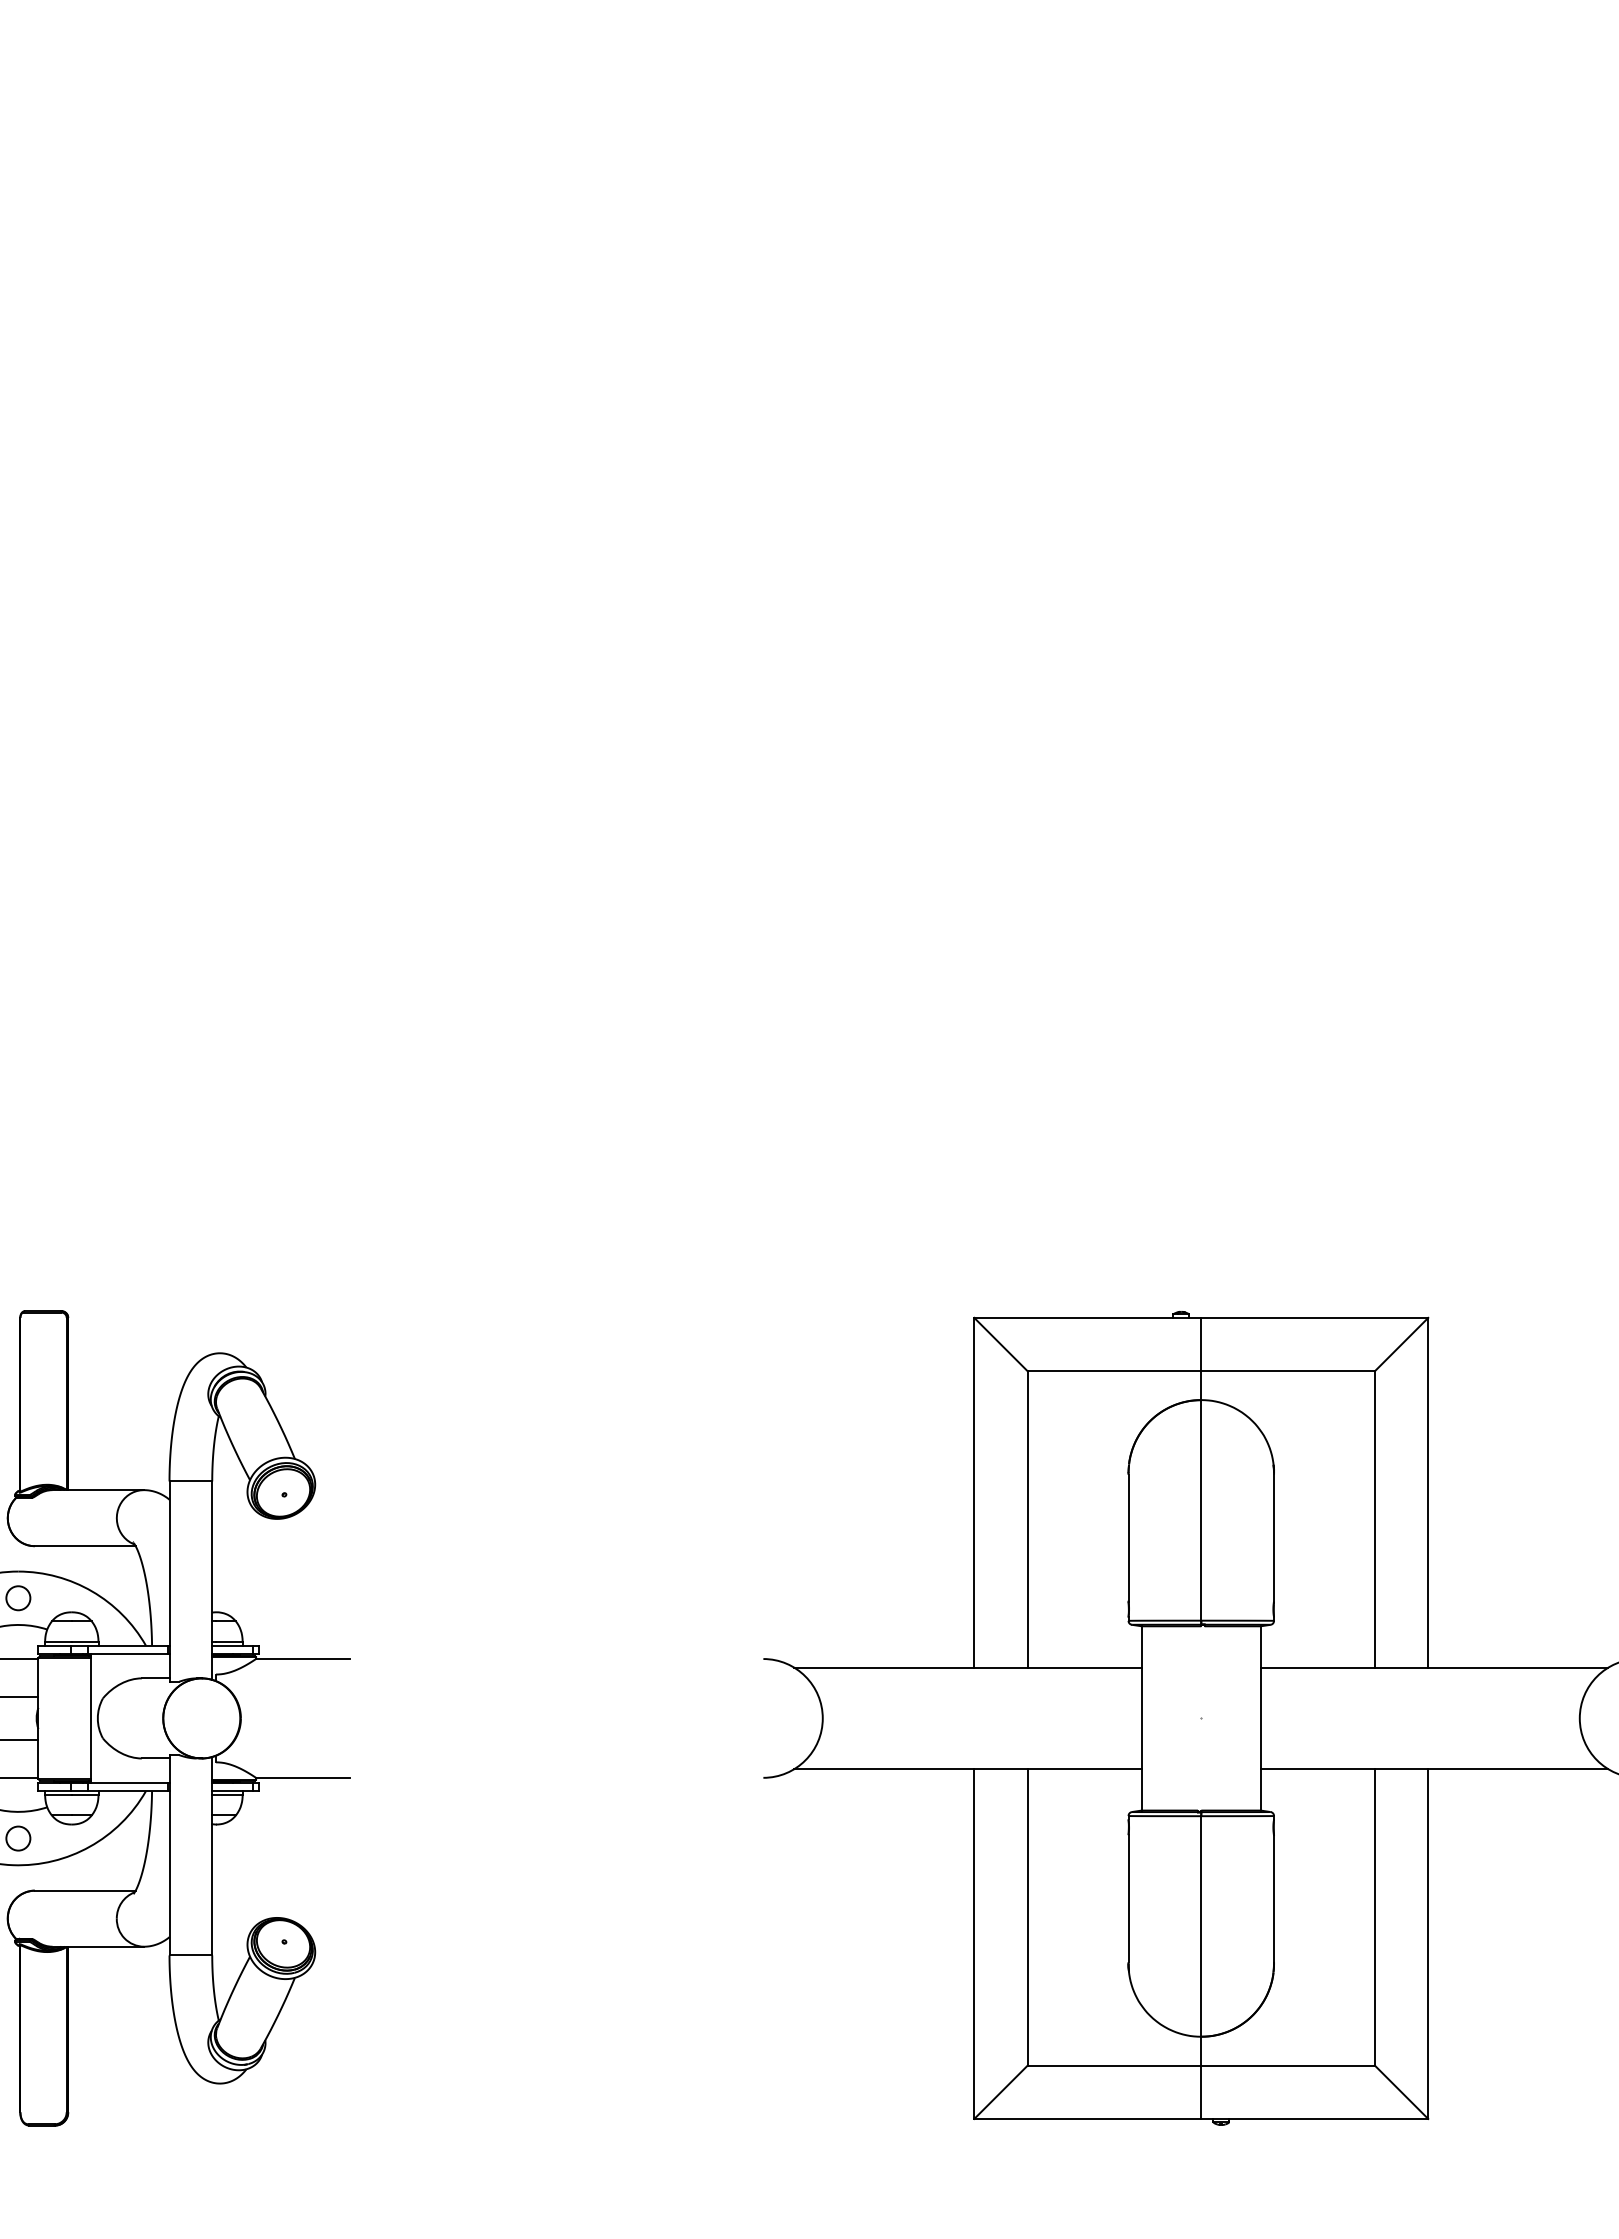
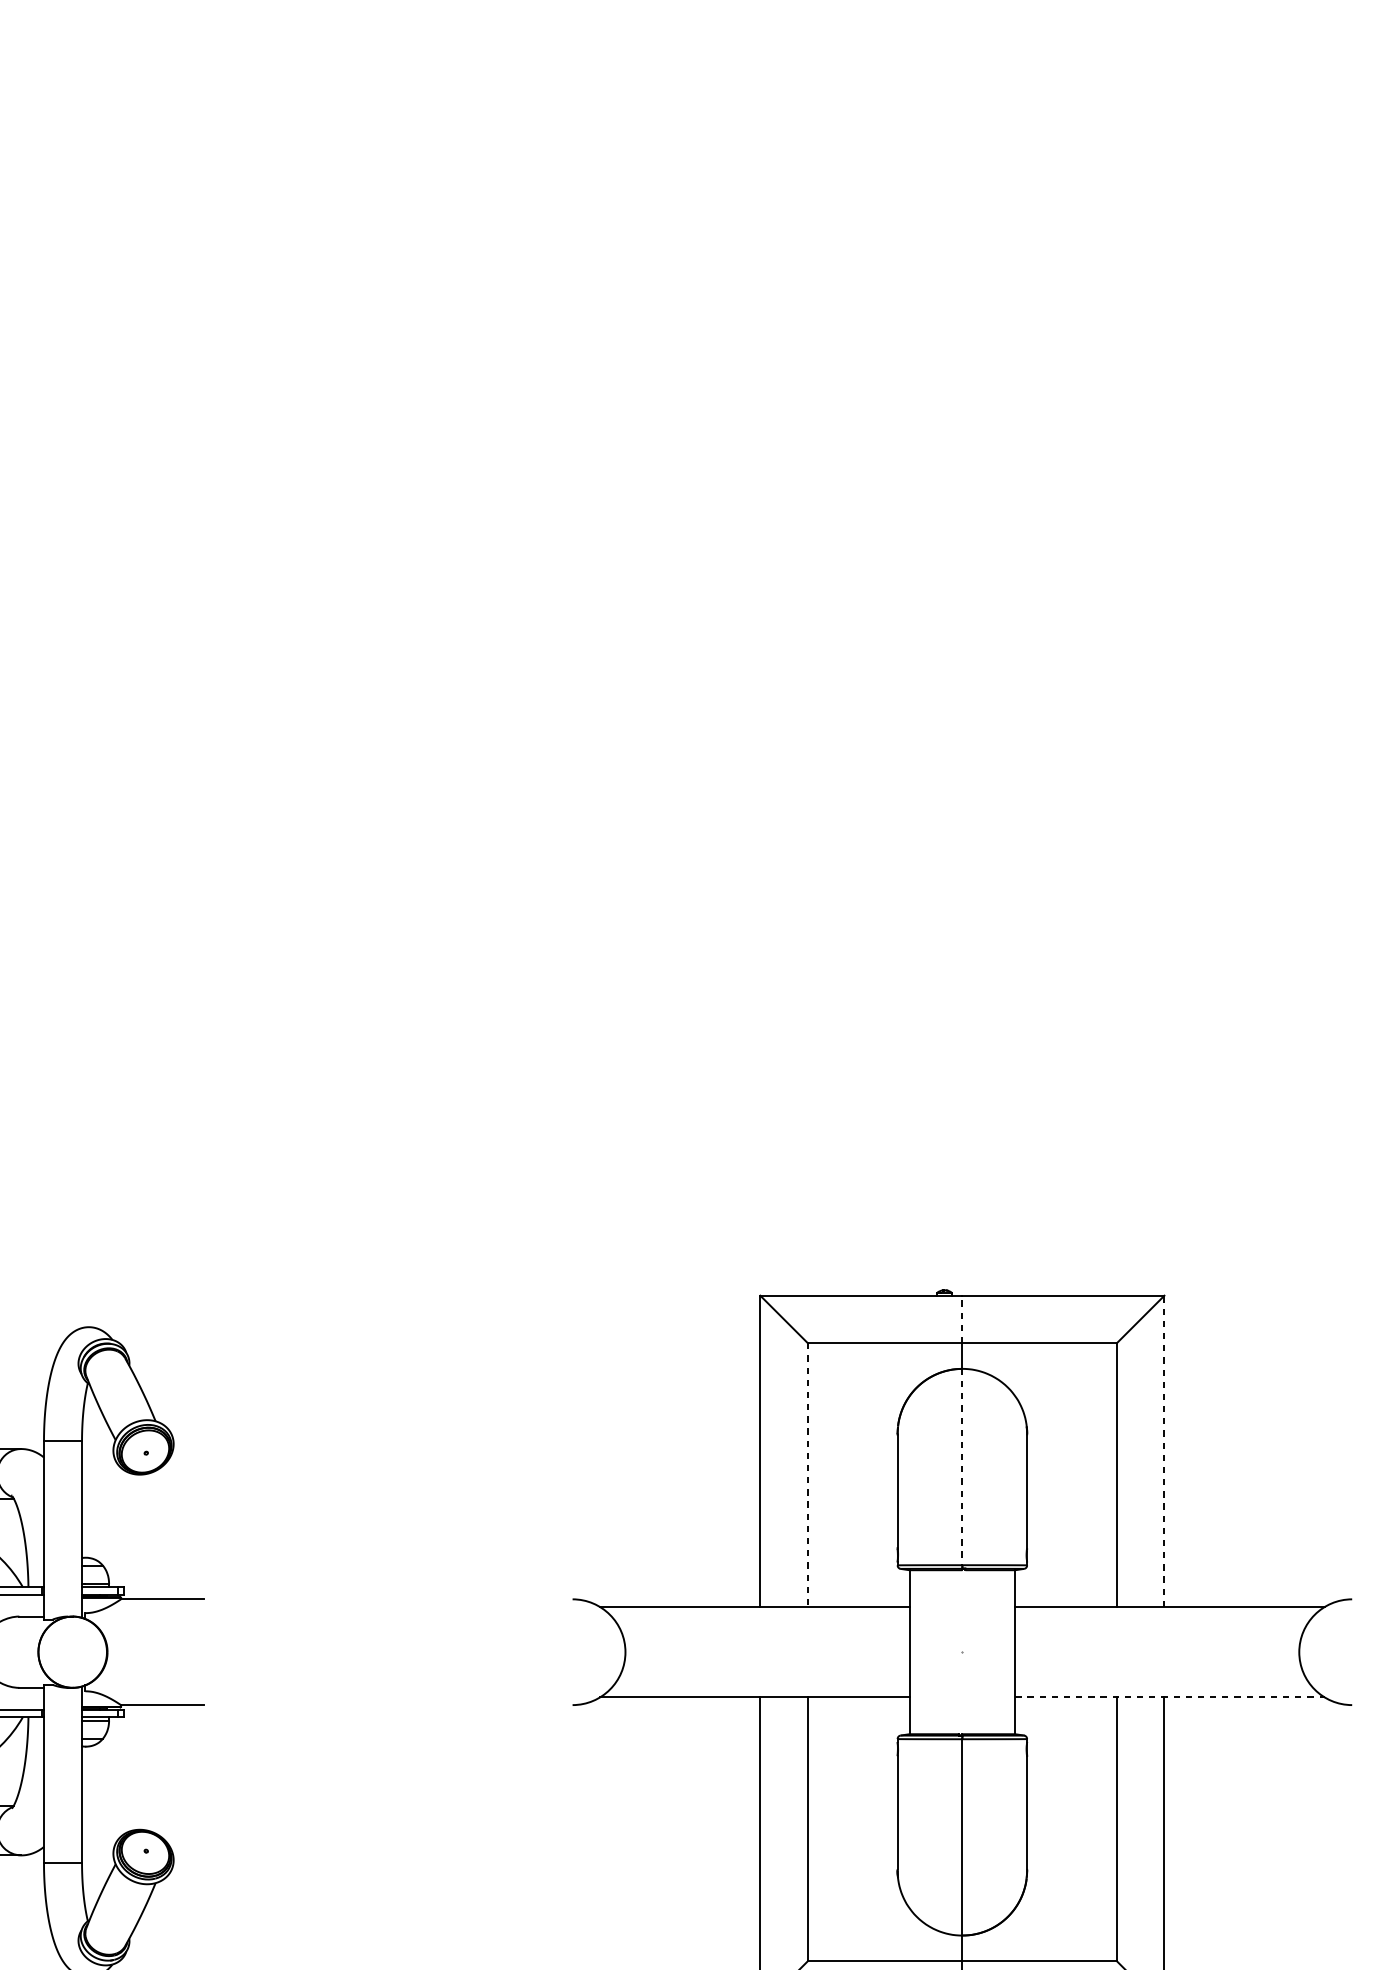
line: (1201, 1344) -> (962, 1319), solid -> dashed
line: (1428, 1492) -> (1164, 1451), solid -> dashed
line: (1201, 1510) -> (962, 1467), solid -> dashed
line: (1027, 1520) -> (807, 1476), solid -> dashed
line: (1434, 1769) -> (1169, 1697), solid -> dashed

